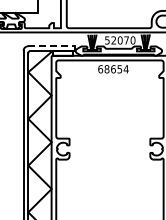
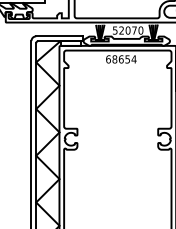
line: (51, 46) -> (59, 36), dashed -> solid

